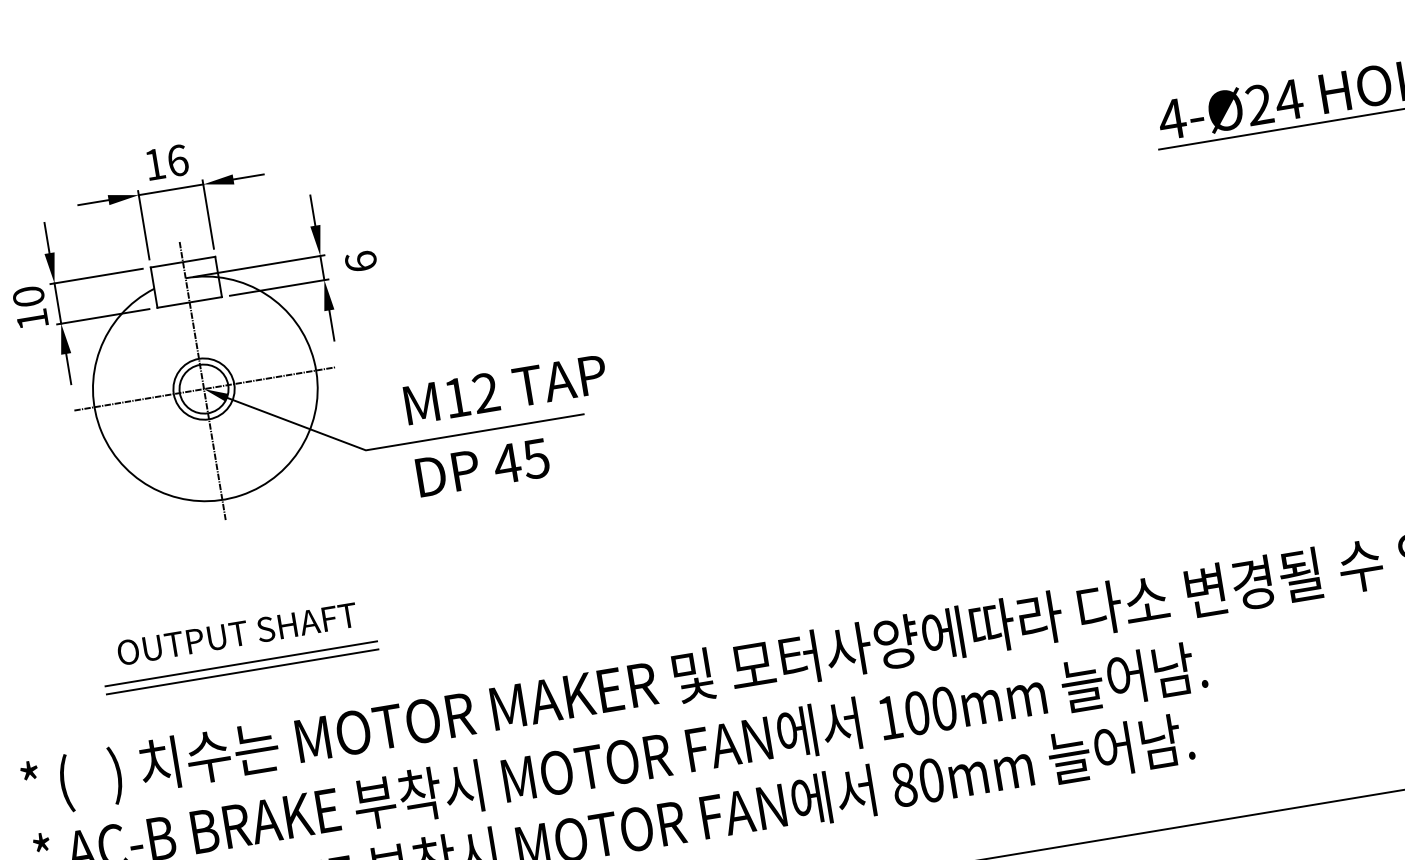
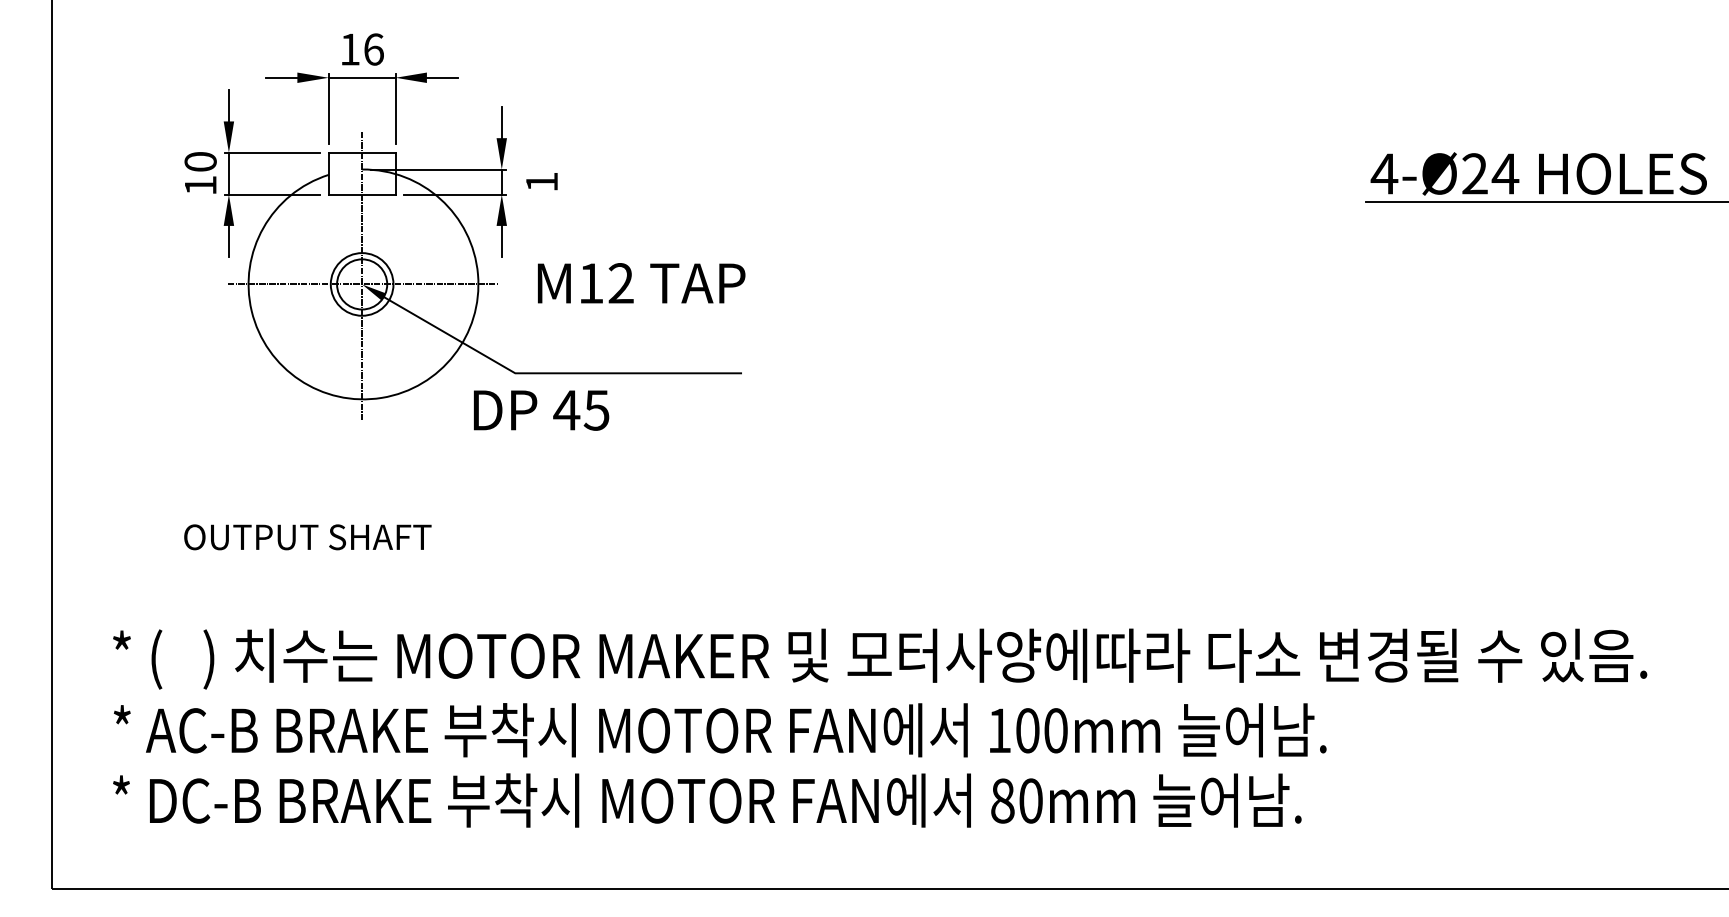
text: (360, 261) -> (541, 181), 6 -> 1
text: (505, 389) -> (641, 283), moved
text: (482, 467) -> (541, 410), moved
text: (237, 634) -> (307, 537), moved
line: (240, 663) -> (353, 567), removed
line: (242, 672) -> (353, 576), removed

